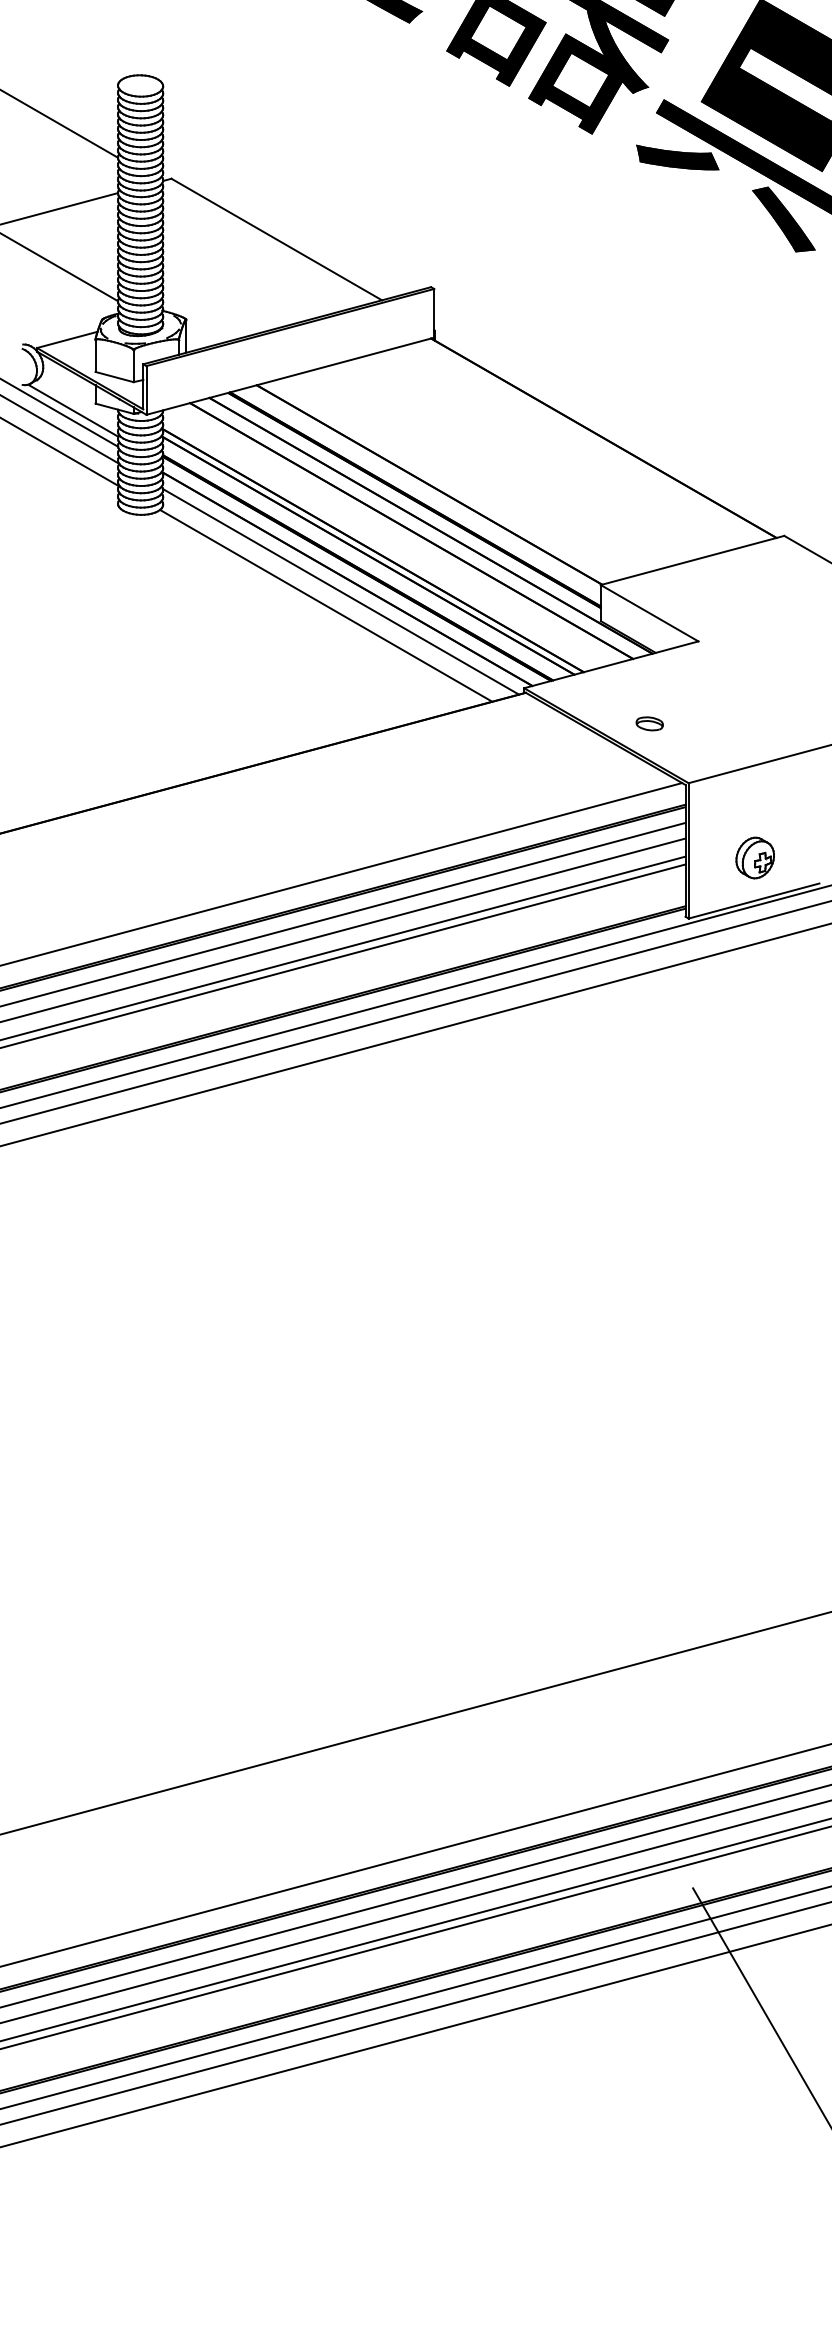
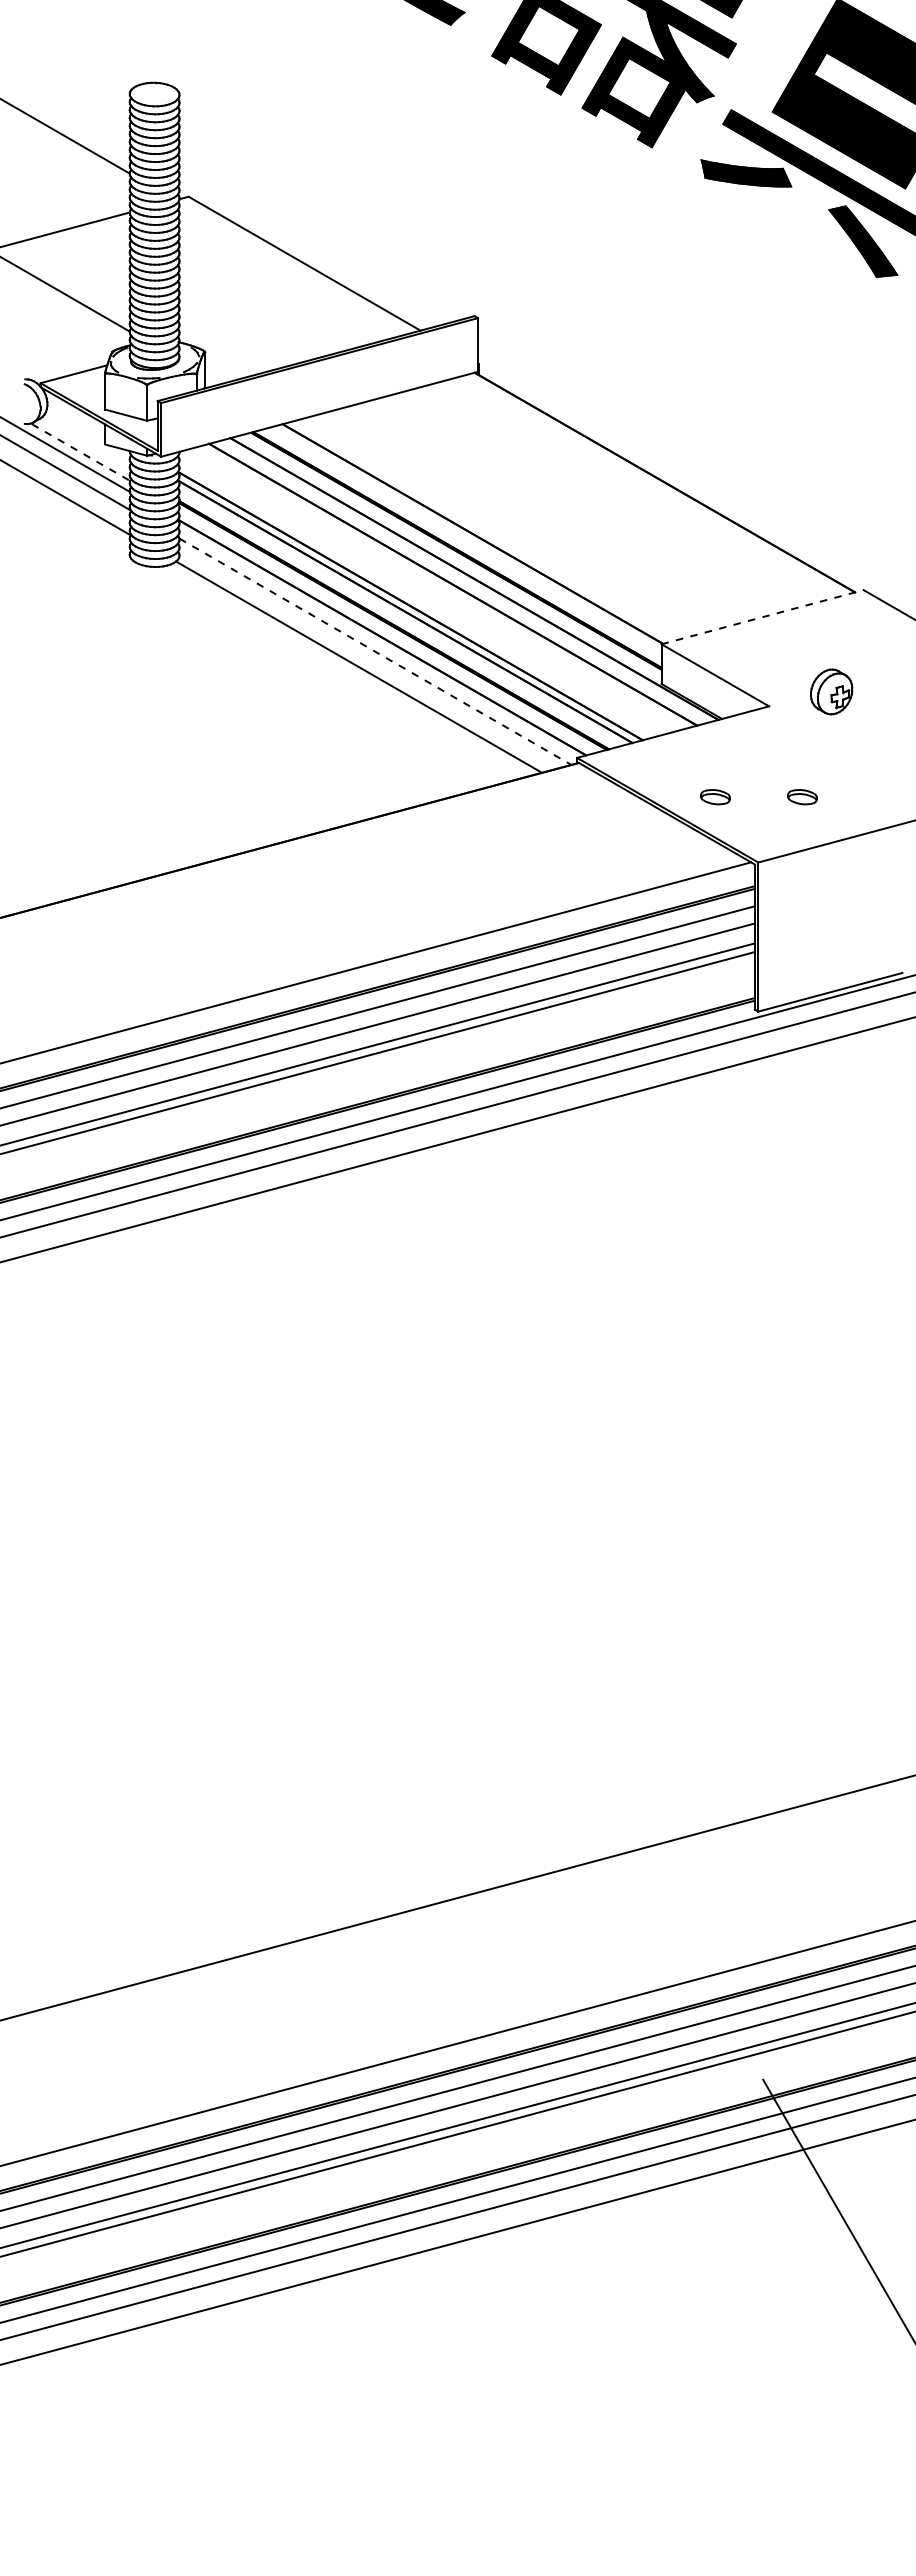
line: (74, 410) -> (81, 452), solid -> dashed
line: (692, 560) -> (762, 617), solid -> dashed
line: (341, 592) -> (375, 652), solid -> dashed
part: (728, 724) -> (802, 797), added
part: (755, 857) -> (831, 691), moved

